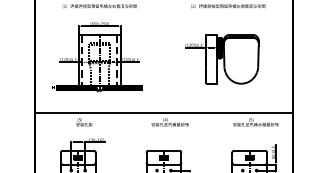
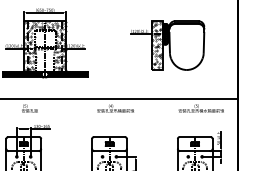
hatch: (211, 58) -> (157, 44), added
hatch: (99, 60) -> (45, 46), added

